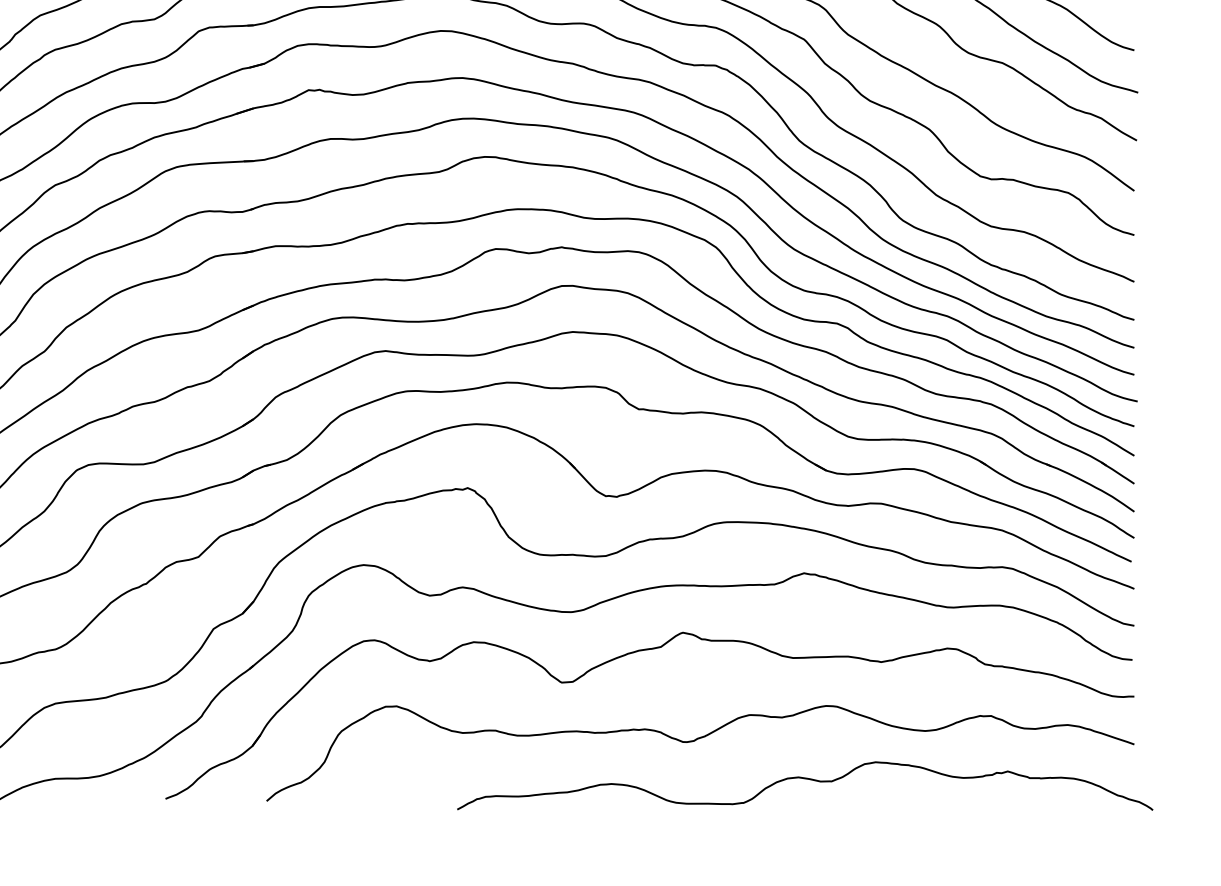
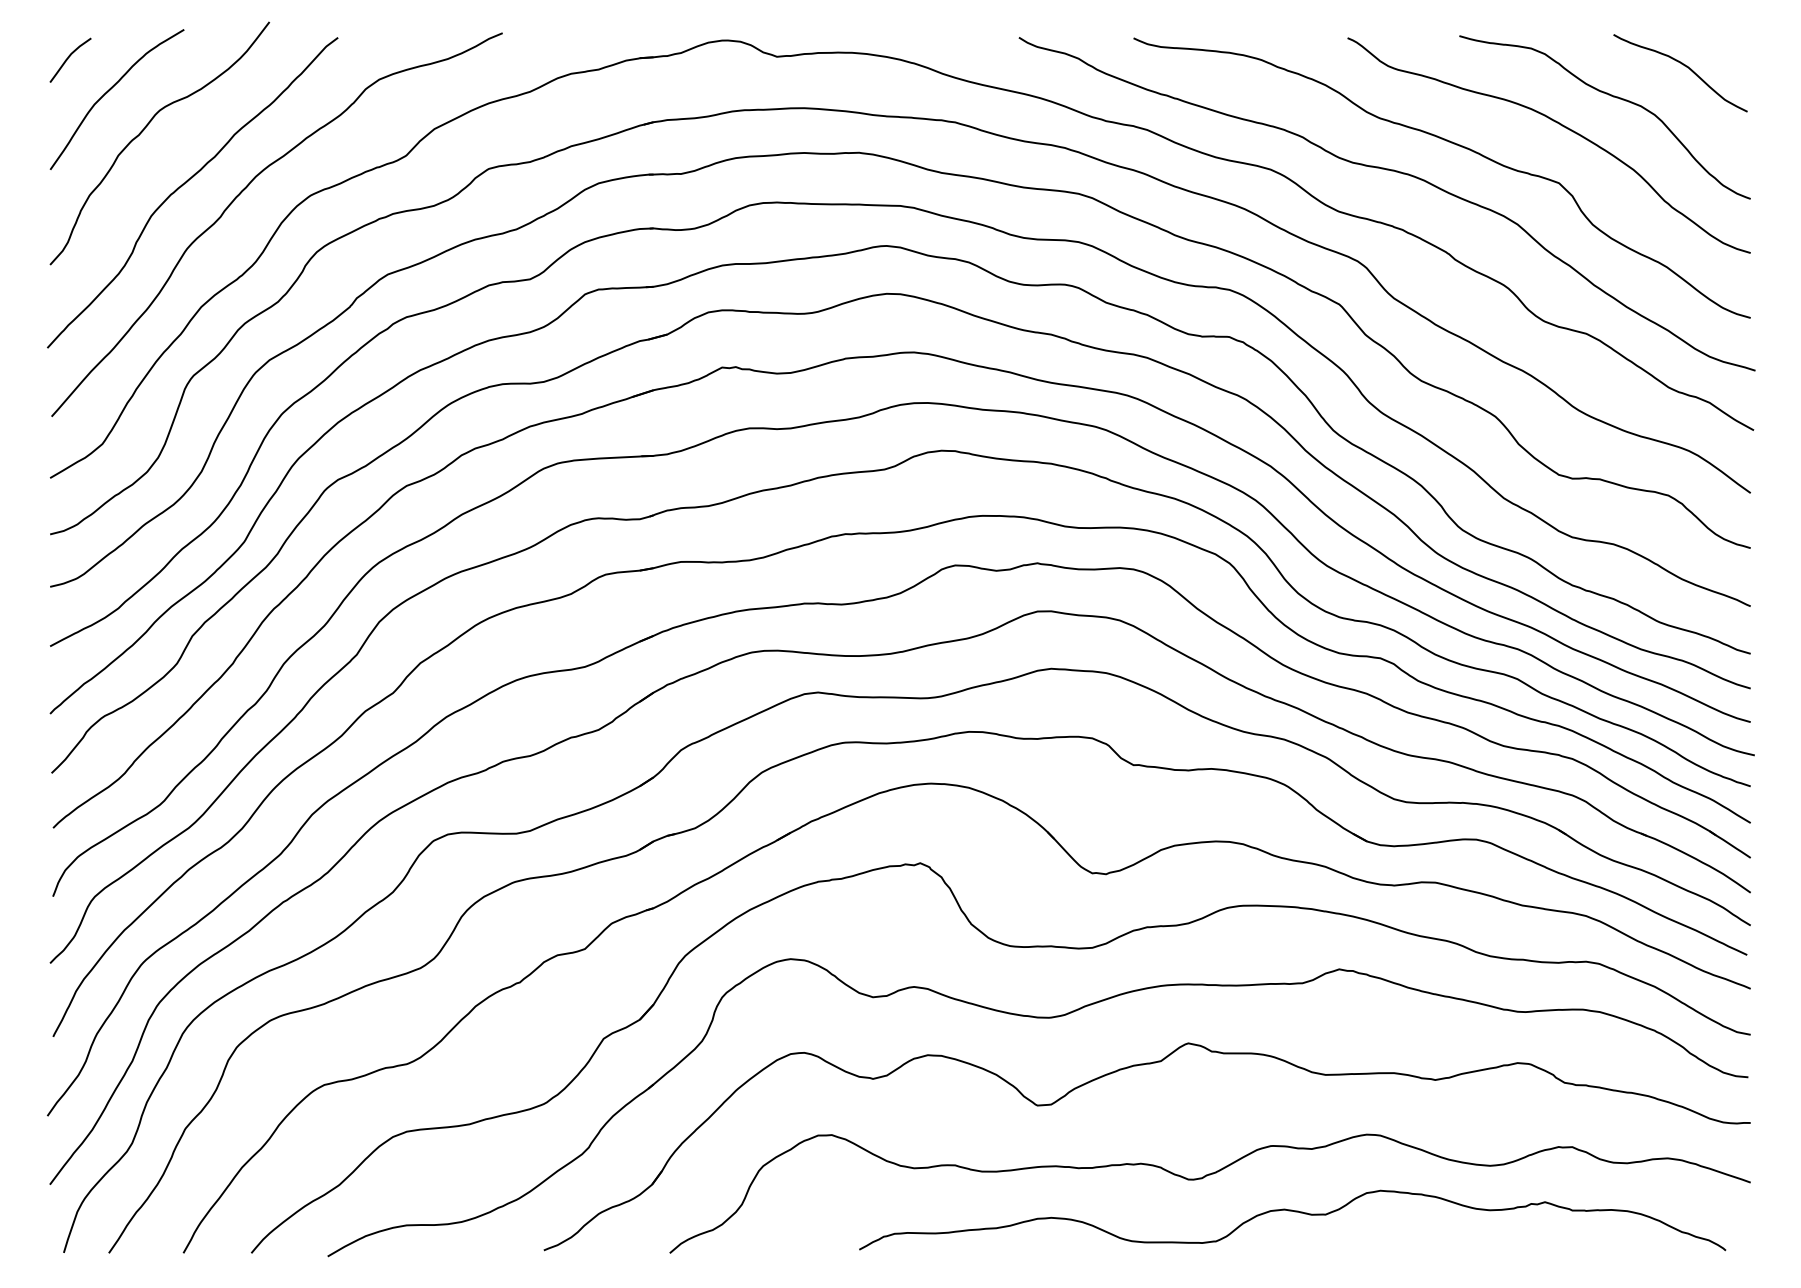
curve: (806, 779) -> (1294, 1212), moved

